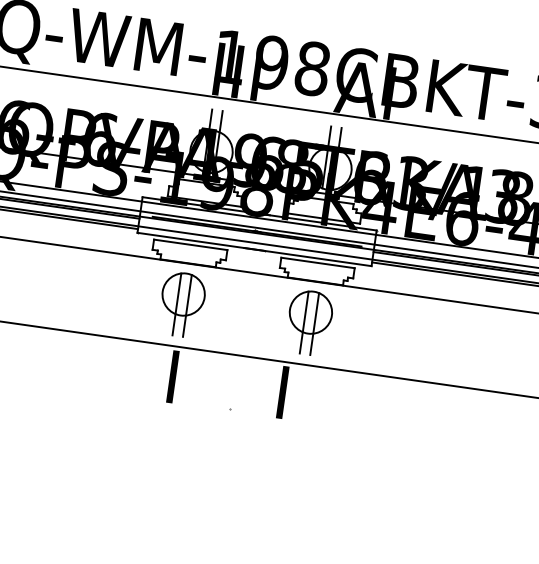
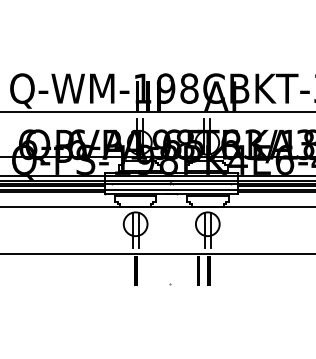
text: (300, 394) -> (208, 270), I -> II

